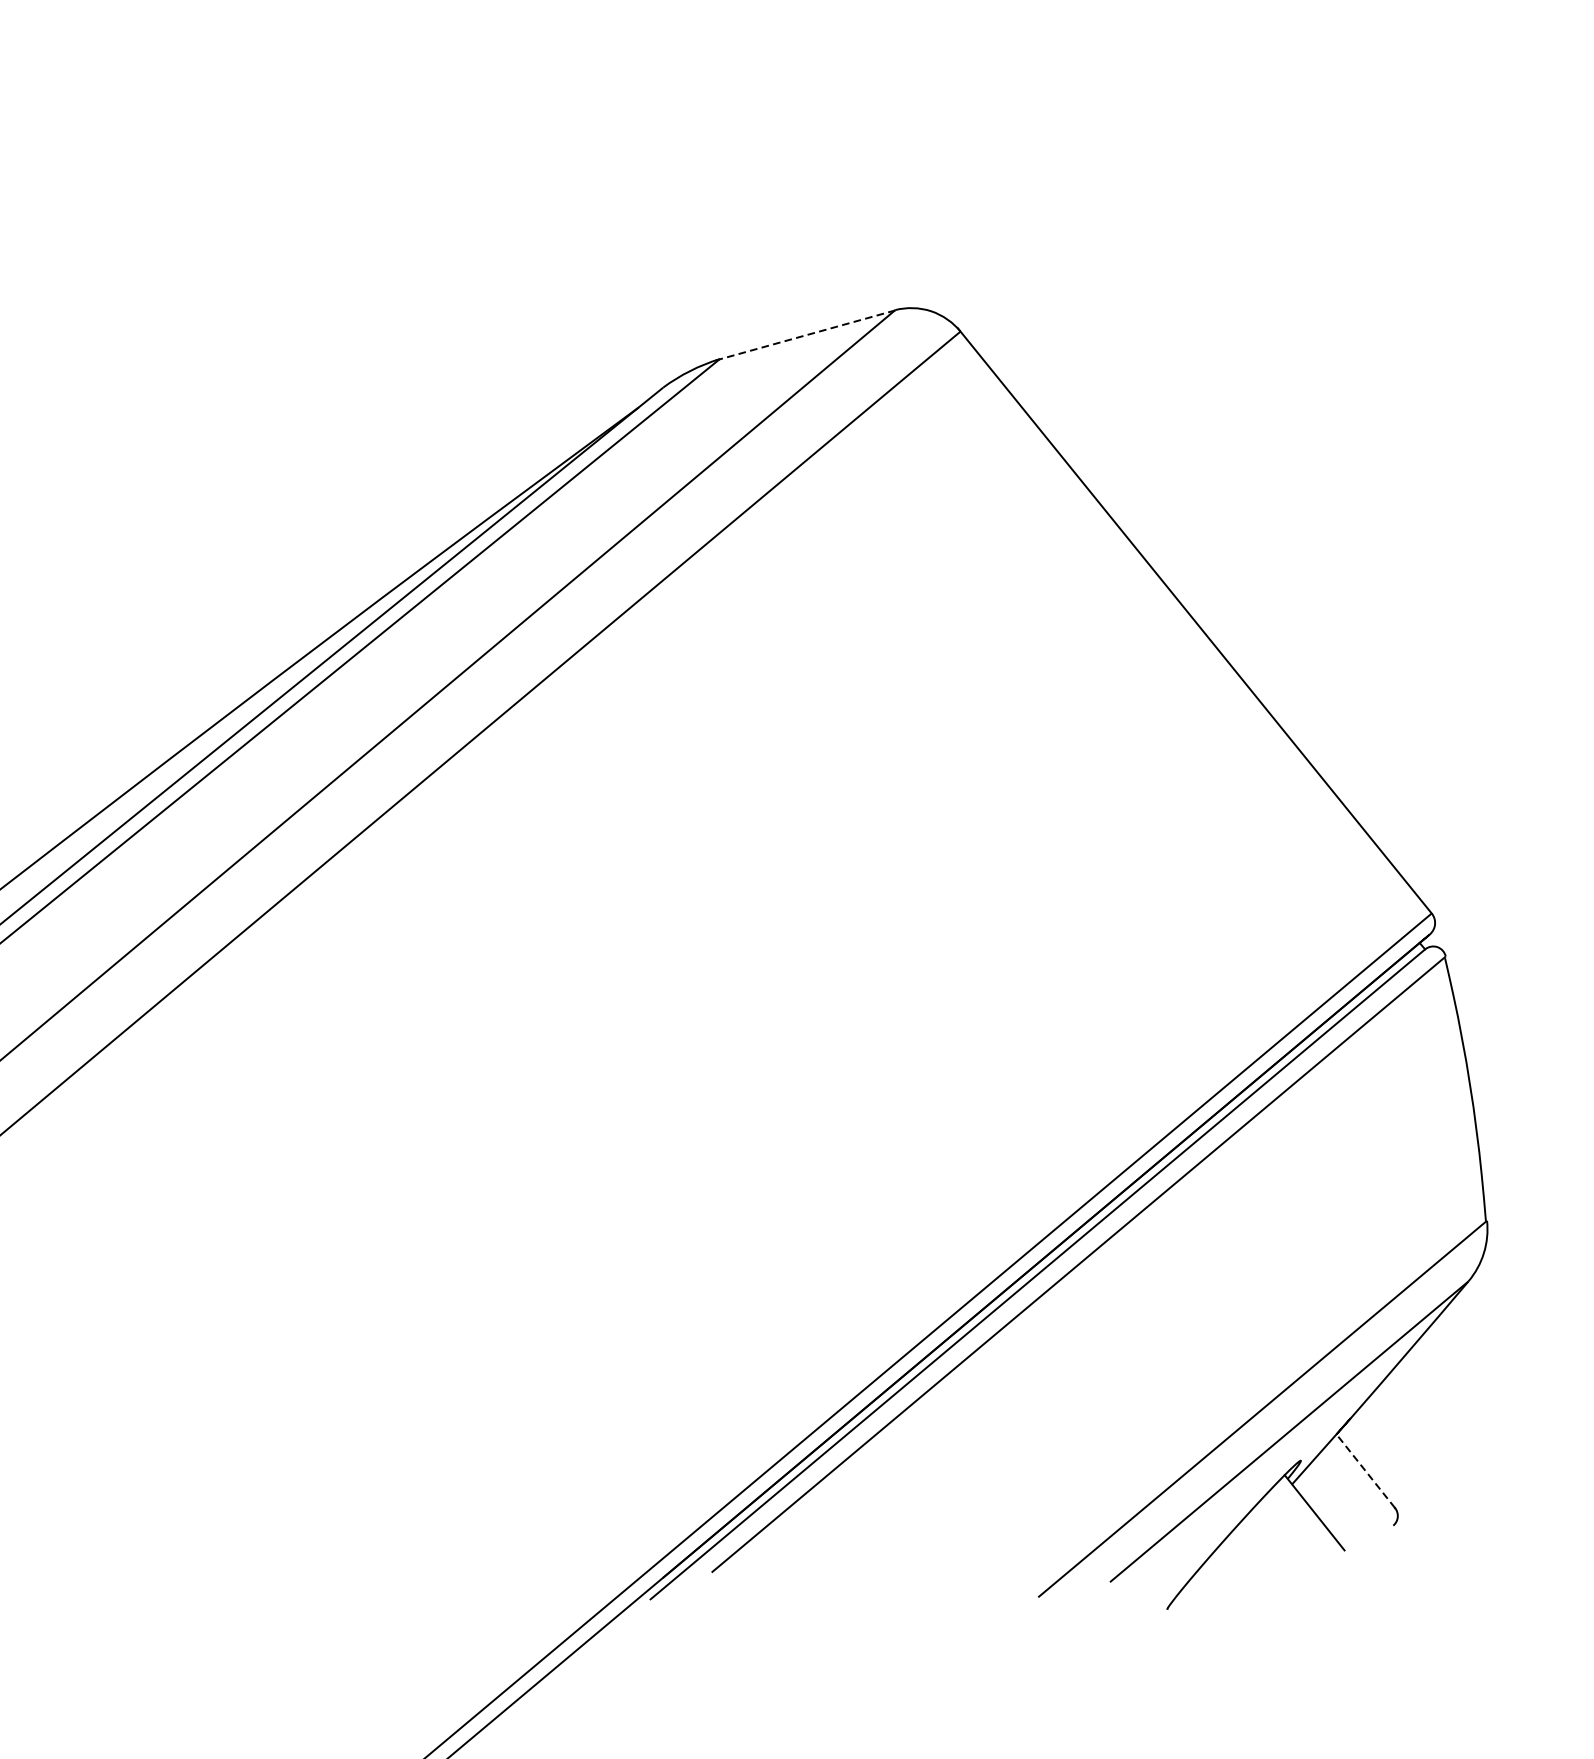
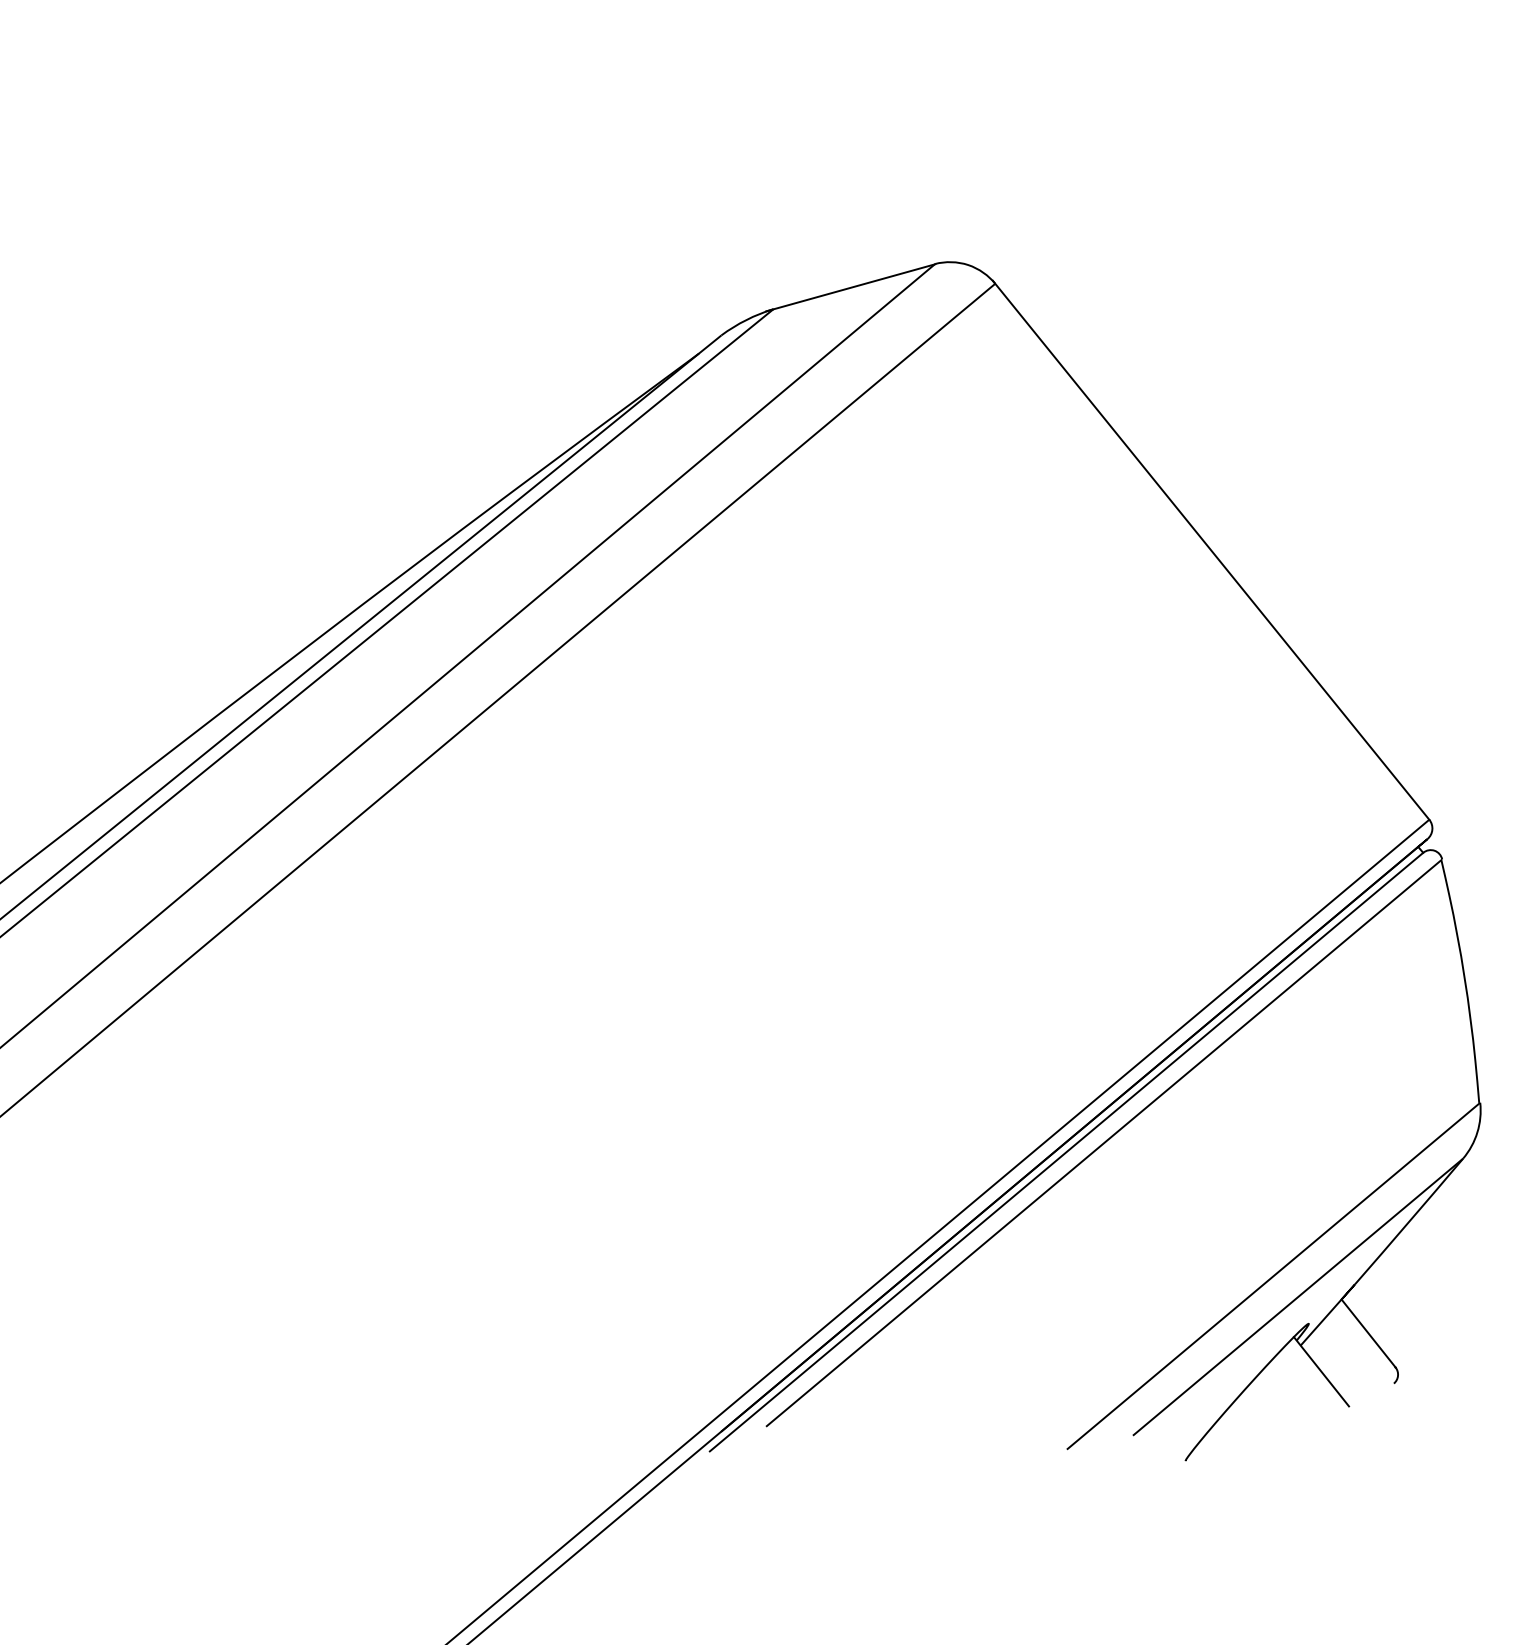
line: (803, 335) -> (850, 287), dashed -> solid
line: (1365, 1471) -> (1368, 1333), dashed -> solid

